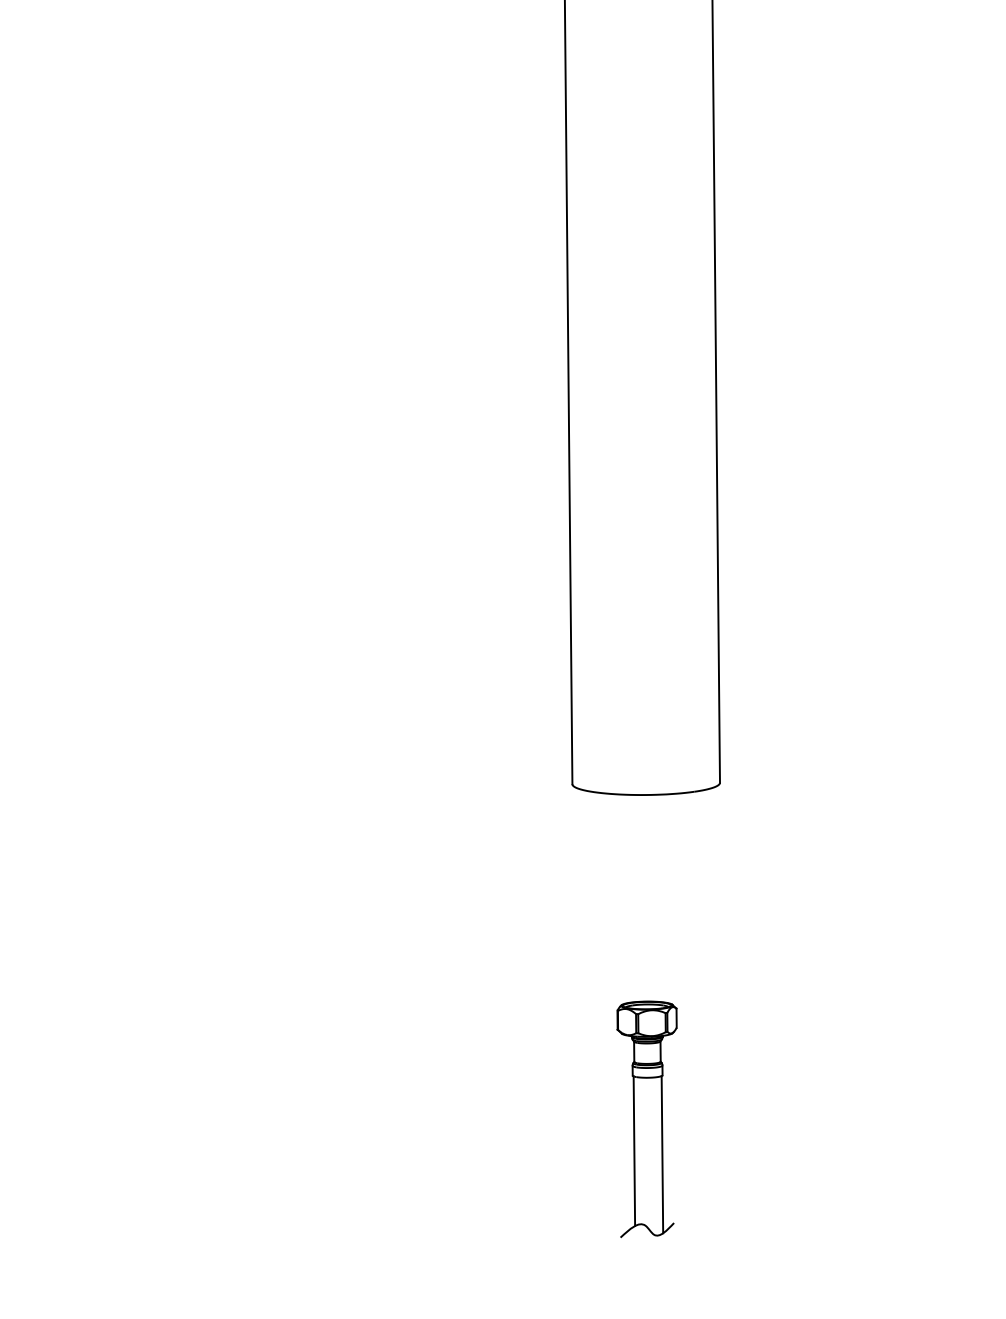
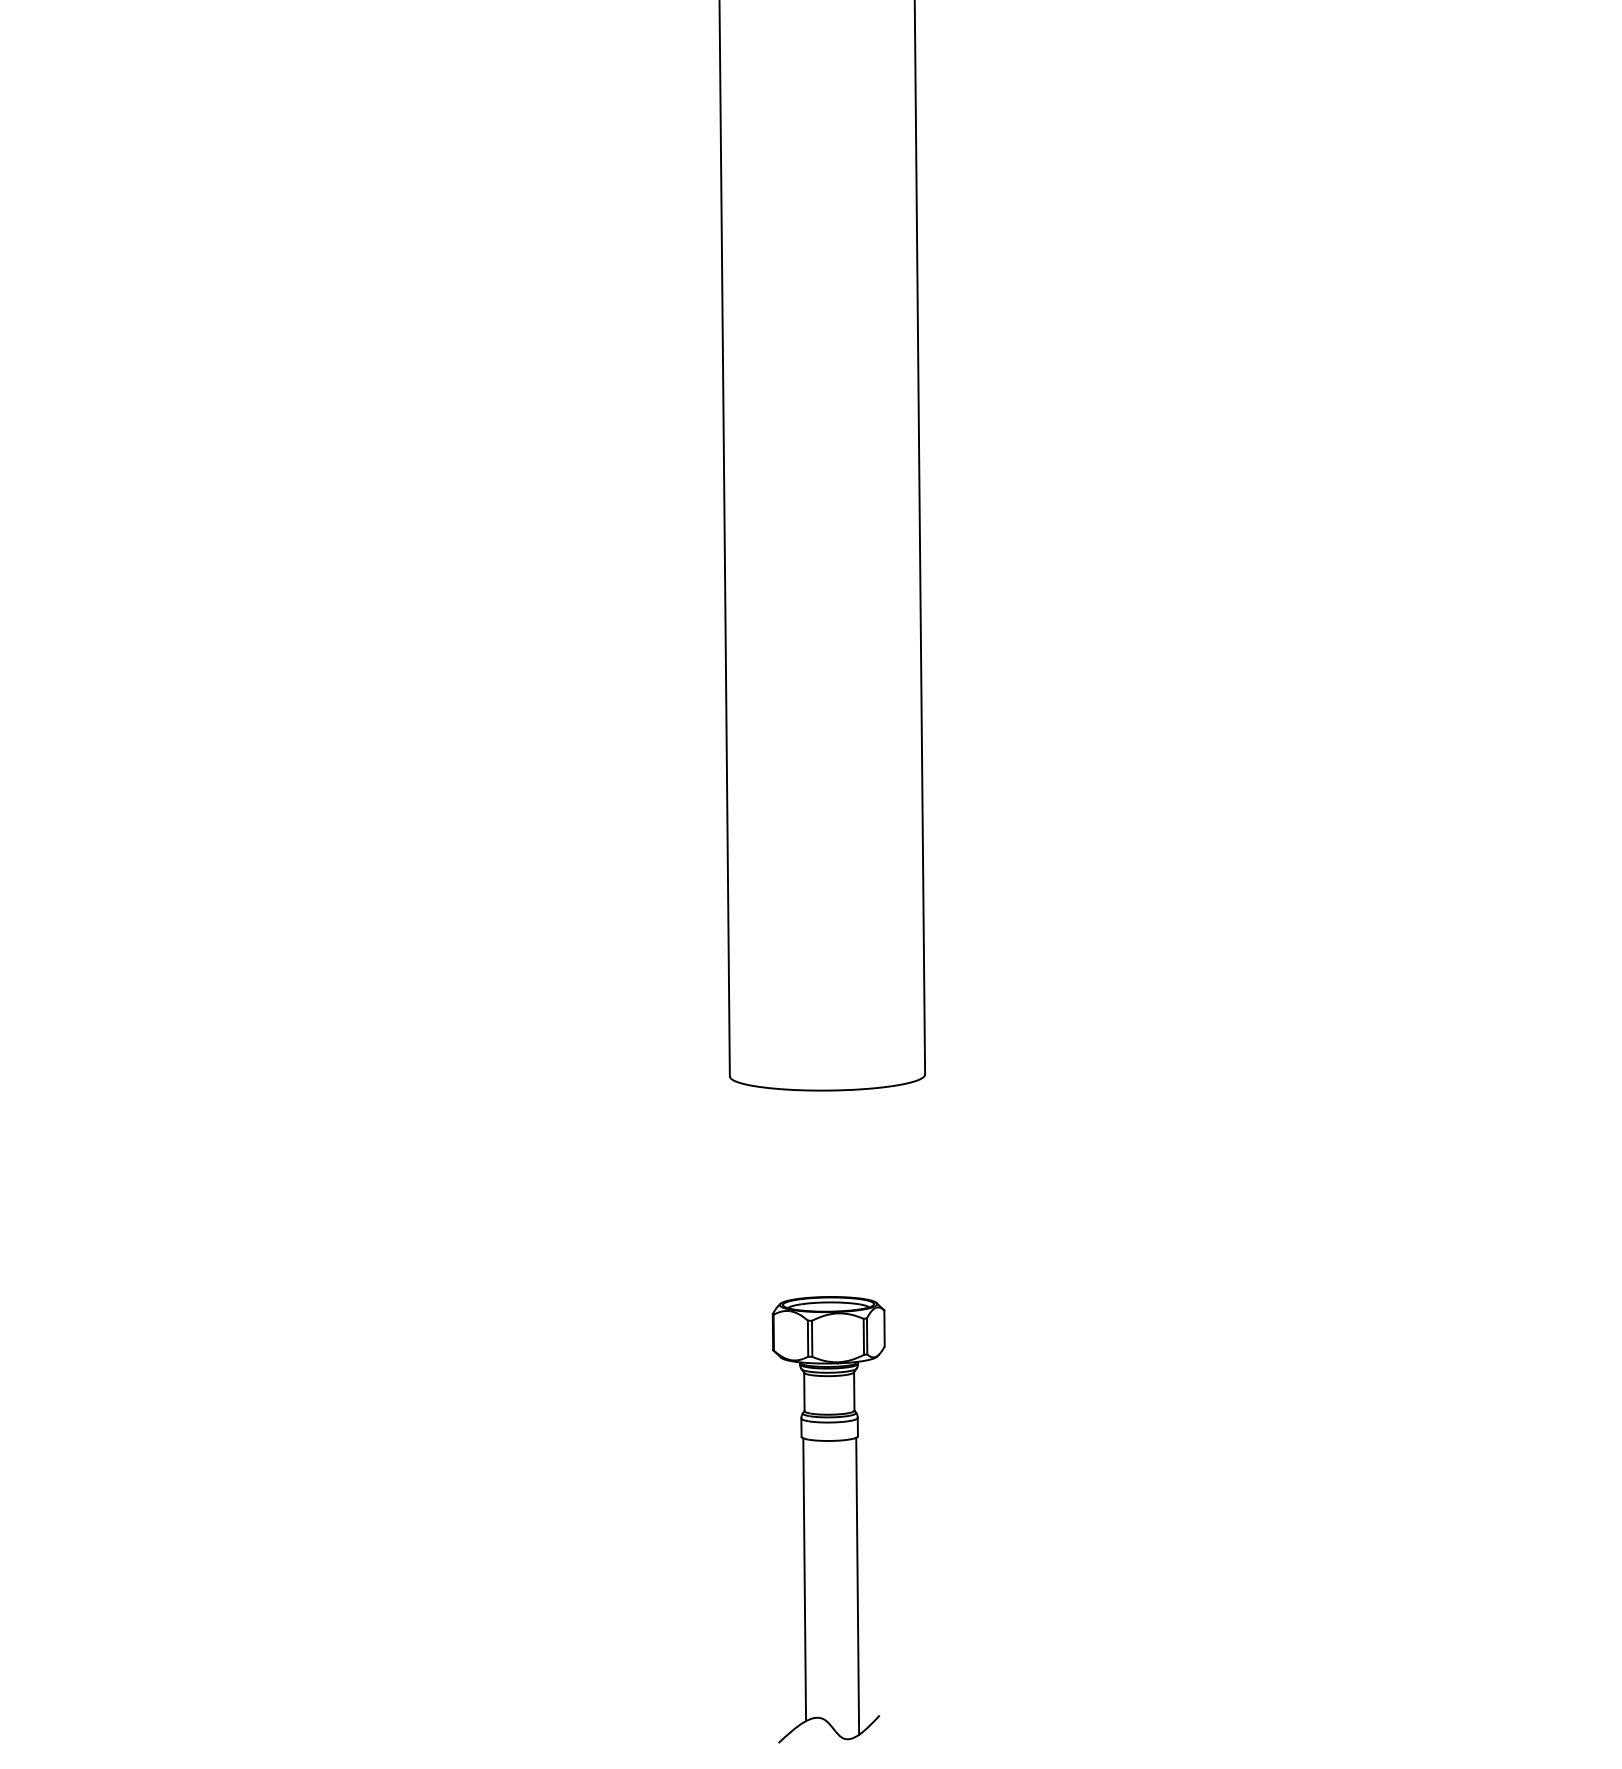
part: (646, 1119) -> (828, 1519), size x1.43

